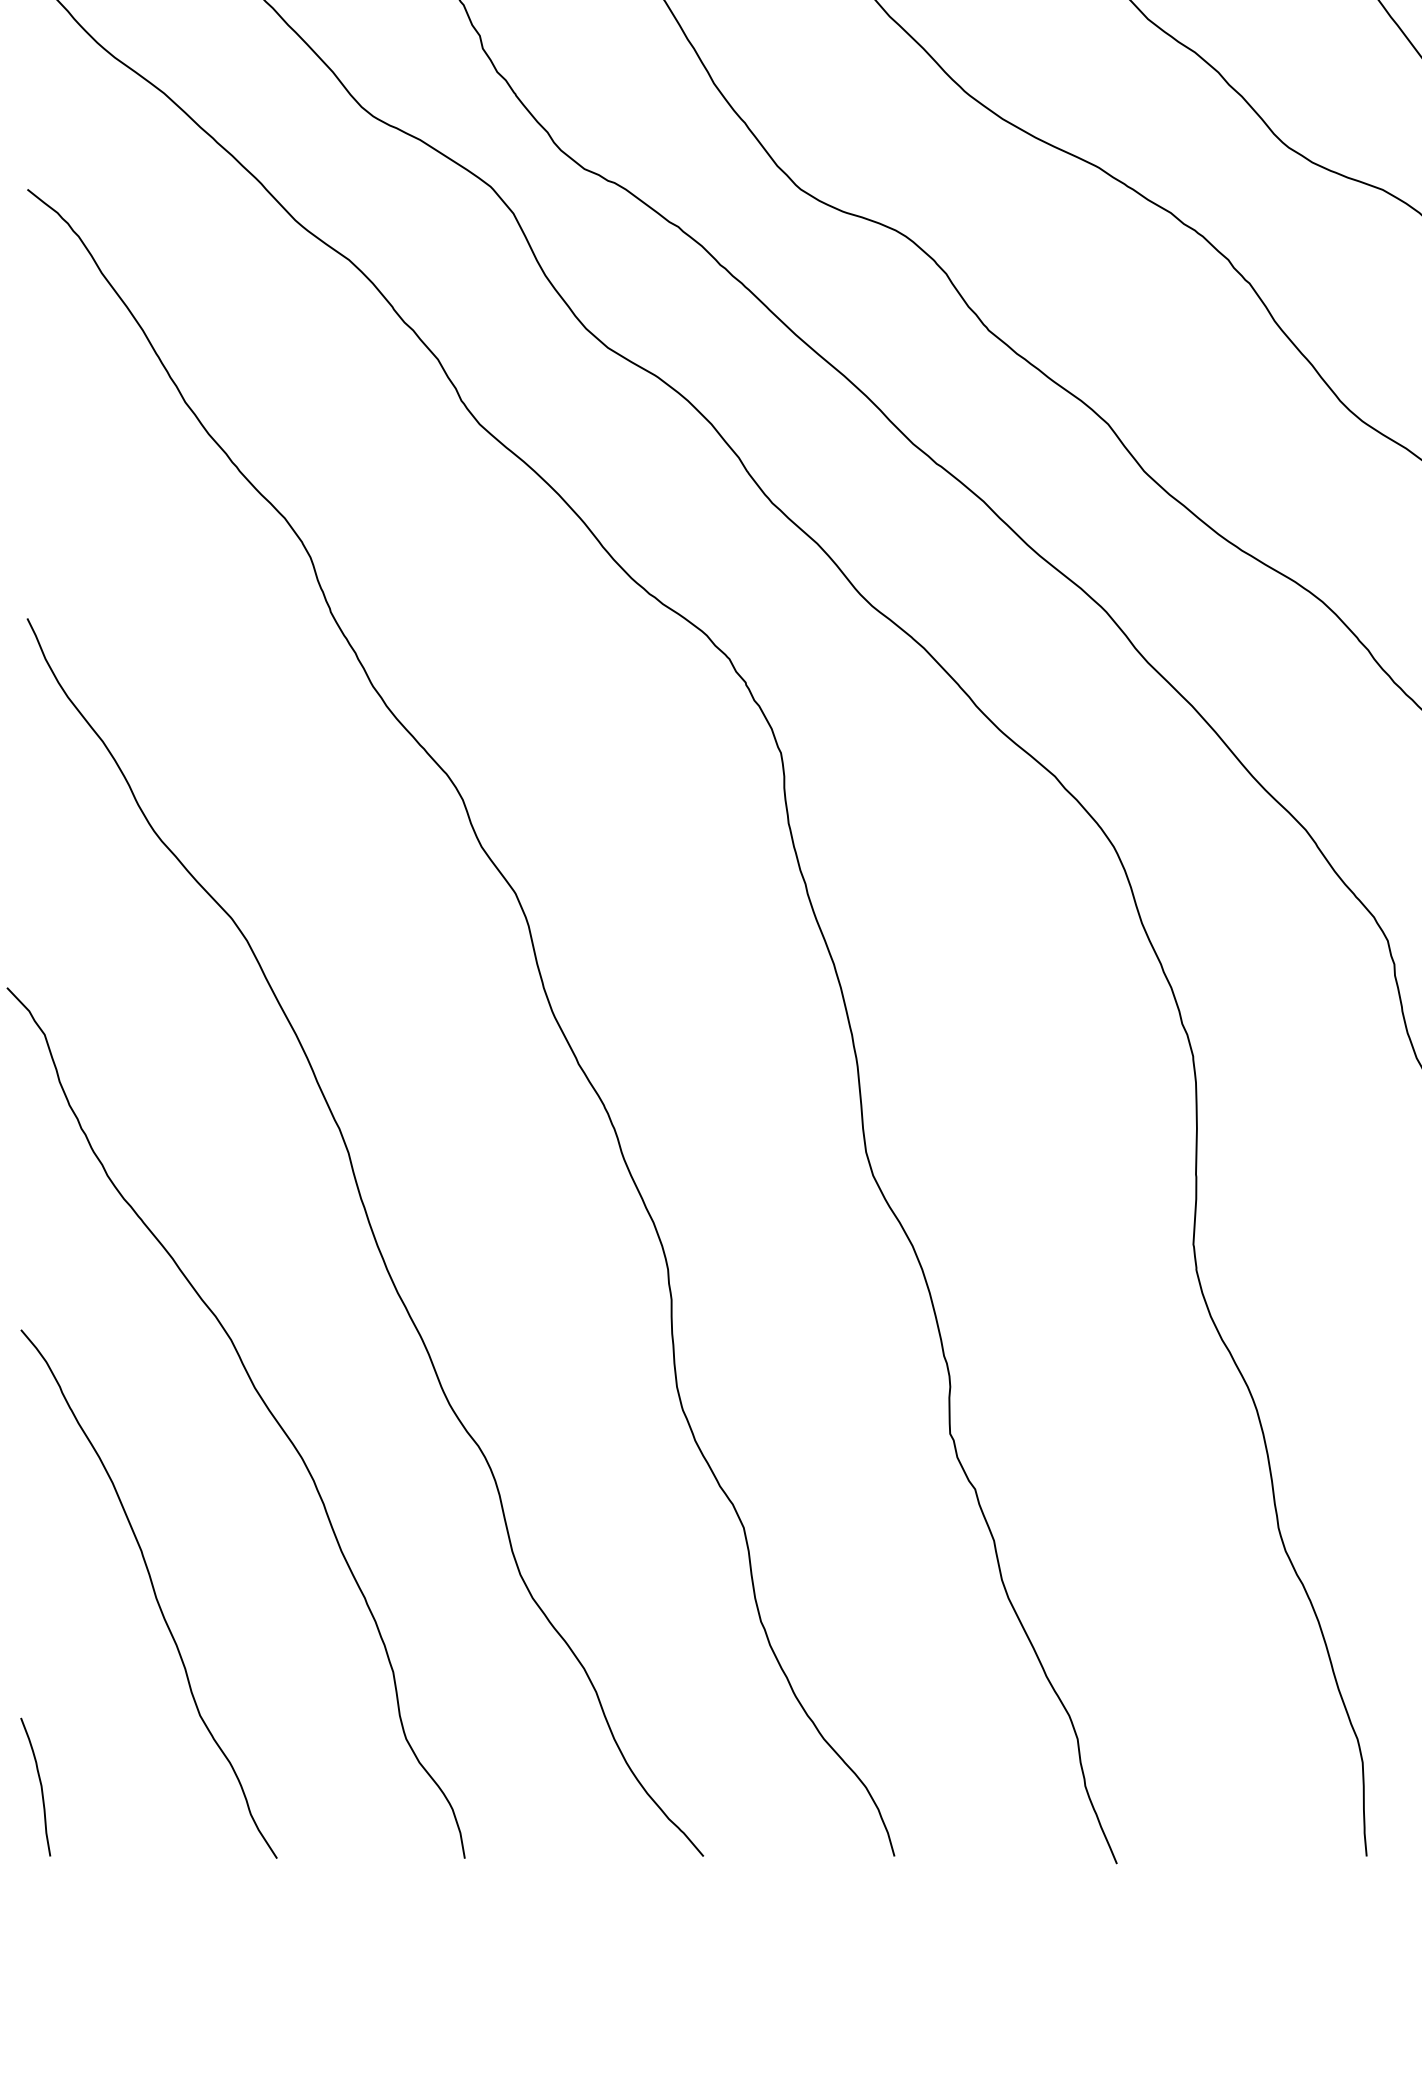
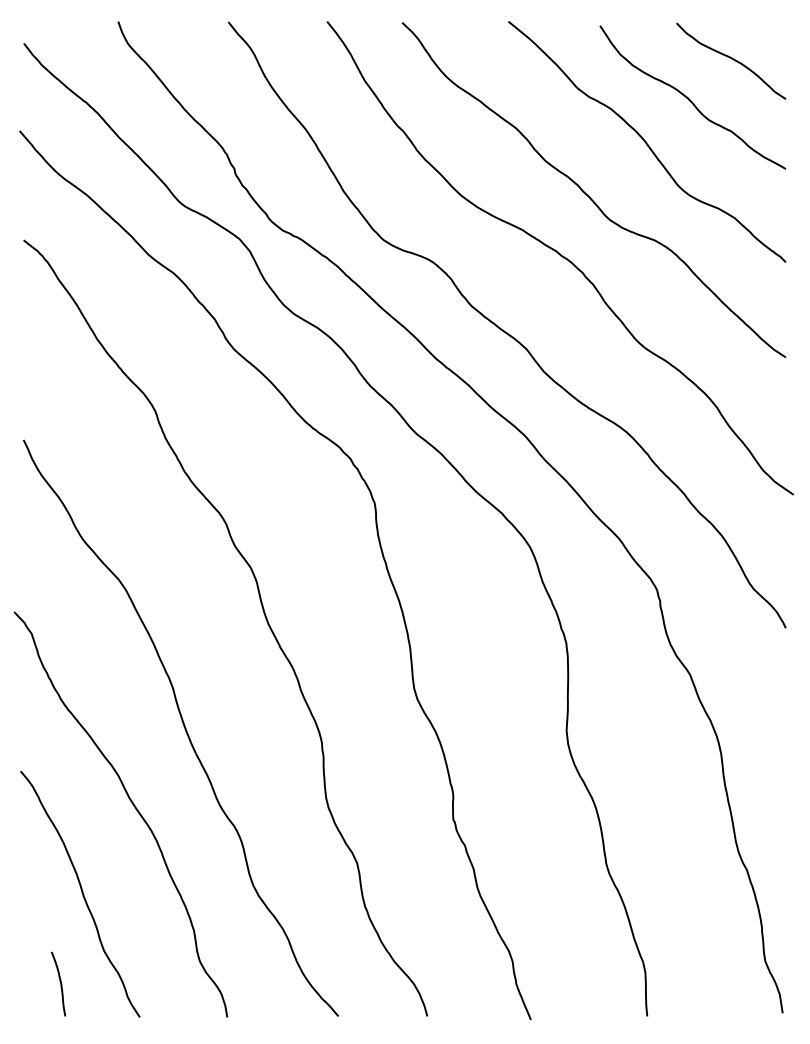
curve: (39, 1785) -> (60, 983), moved

